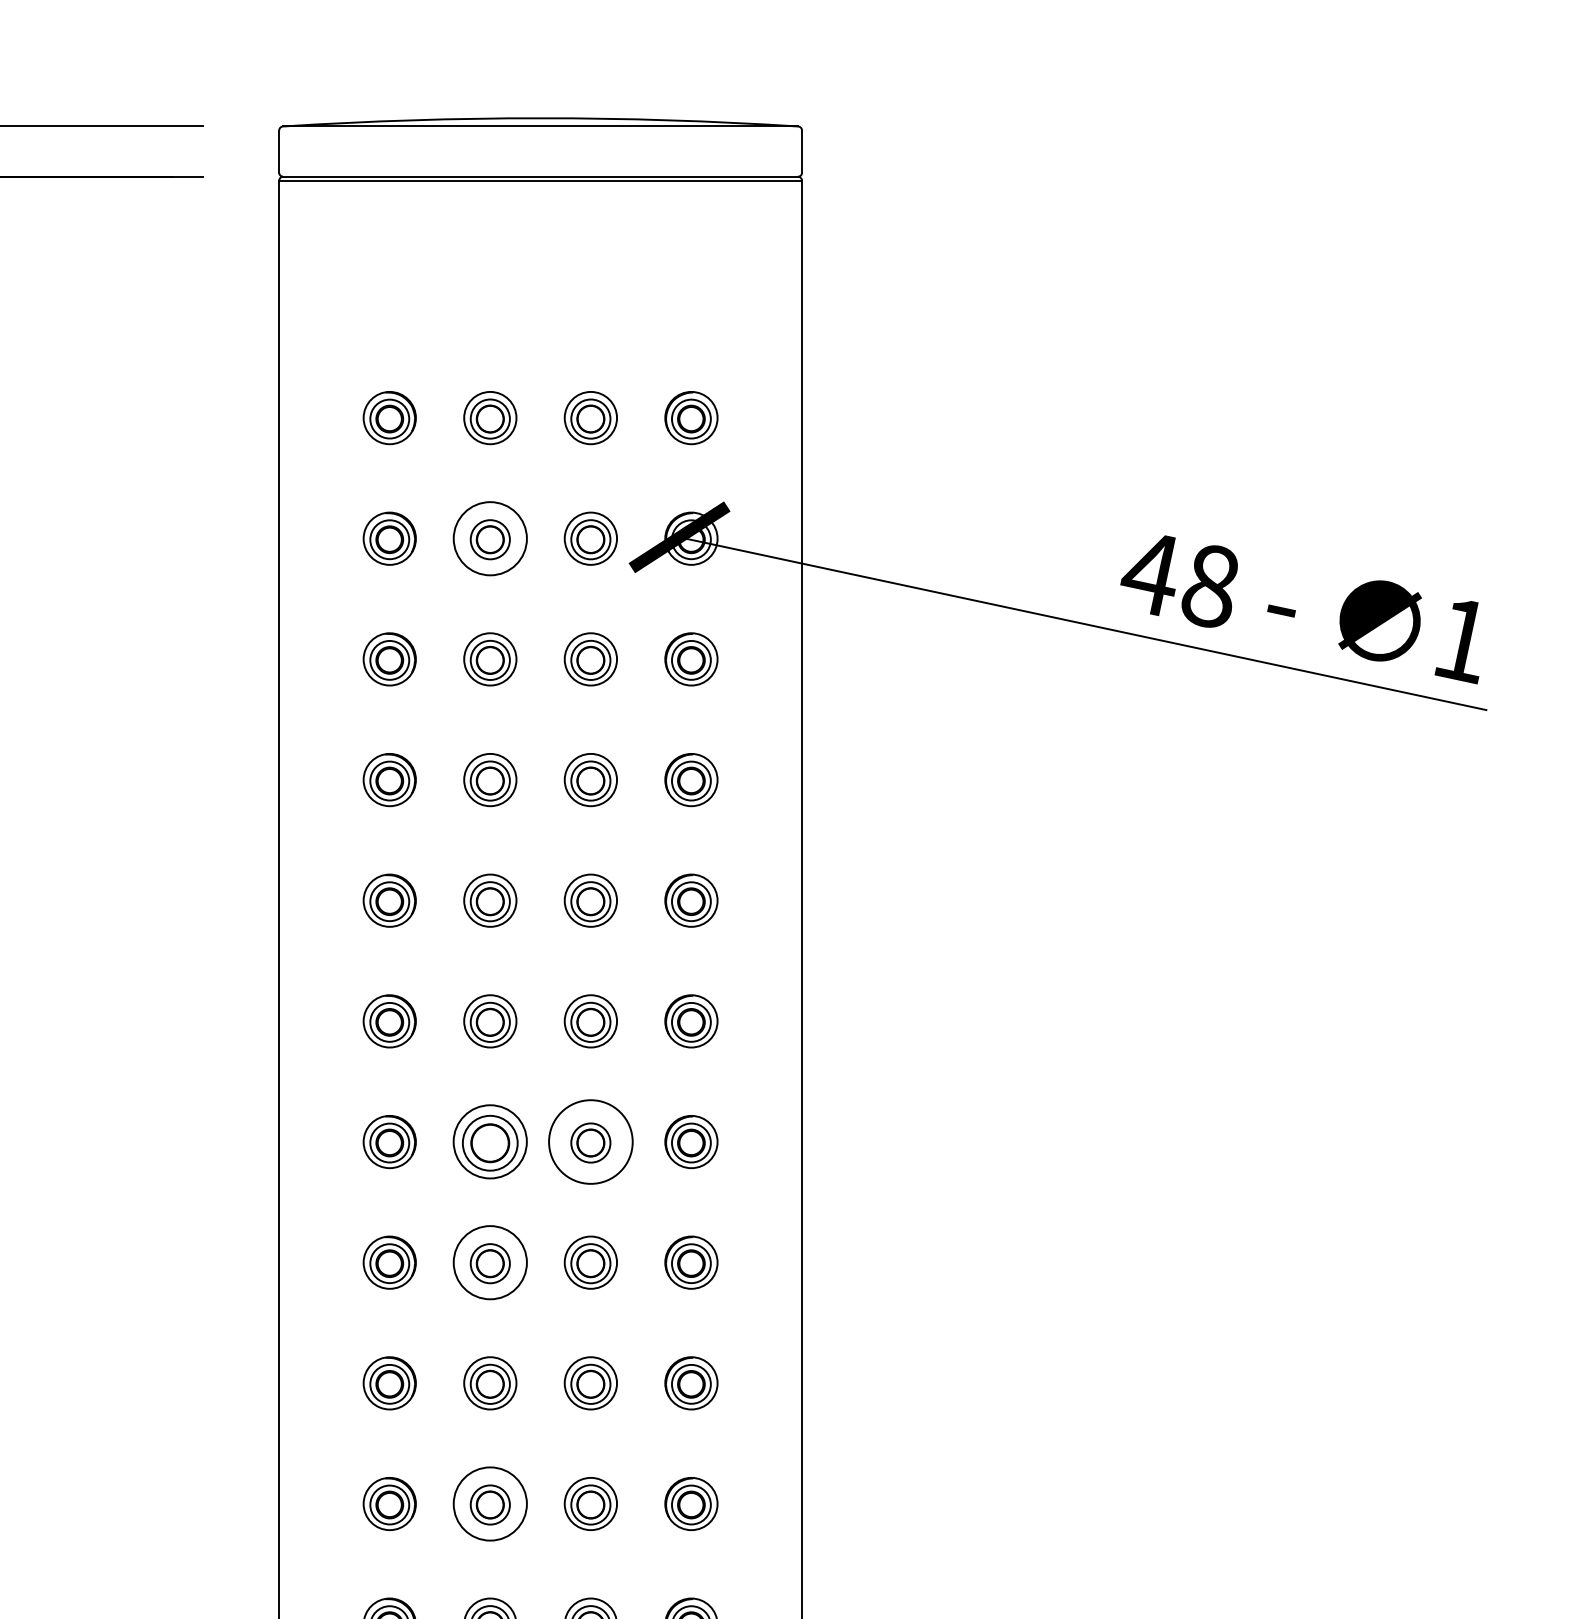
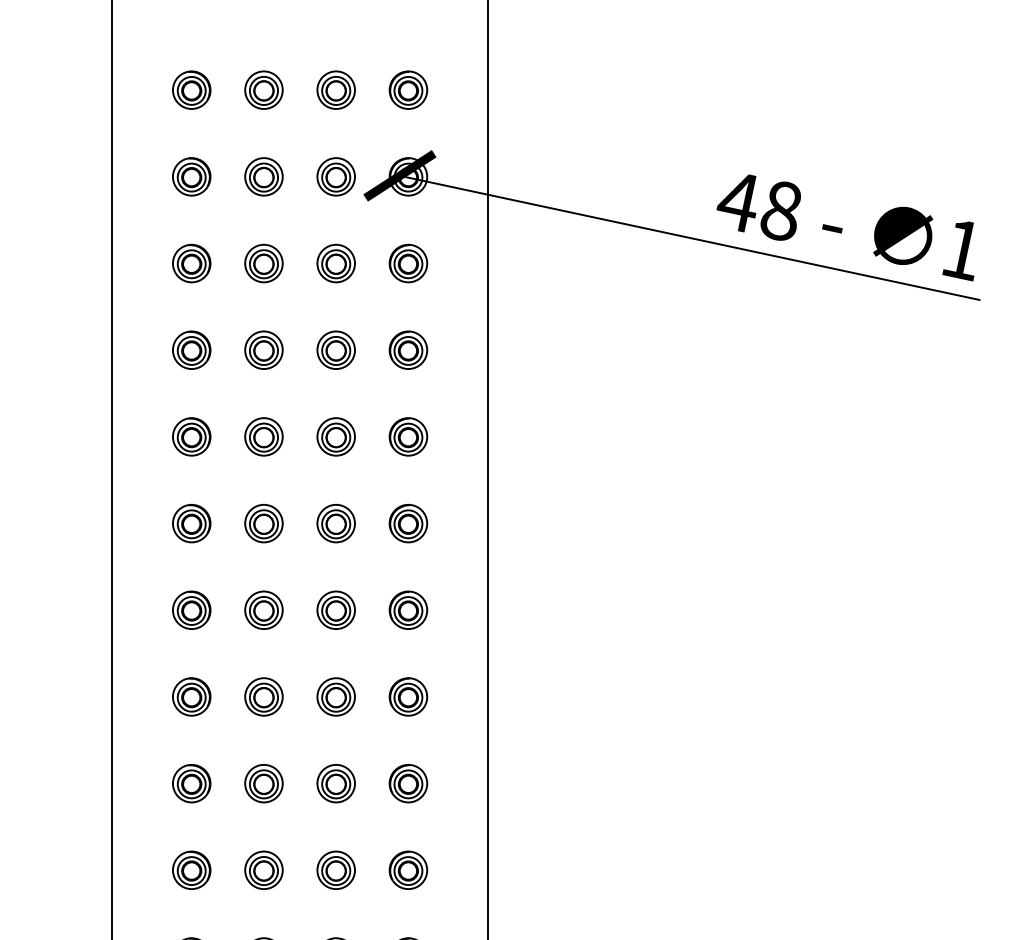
circle: (490, 538) -> (264, 176), size x0.71
circle: (590, 1141) -> (335, 609), size x0.62
part: (490, 1142) -> (264, 610), size x0.71
circle: (490, 1262) -> (264, 696), size x0.71
circle: (490, 1503) -> (264, 869), size x0.71

